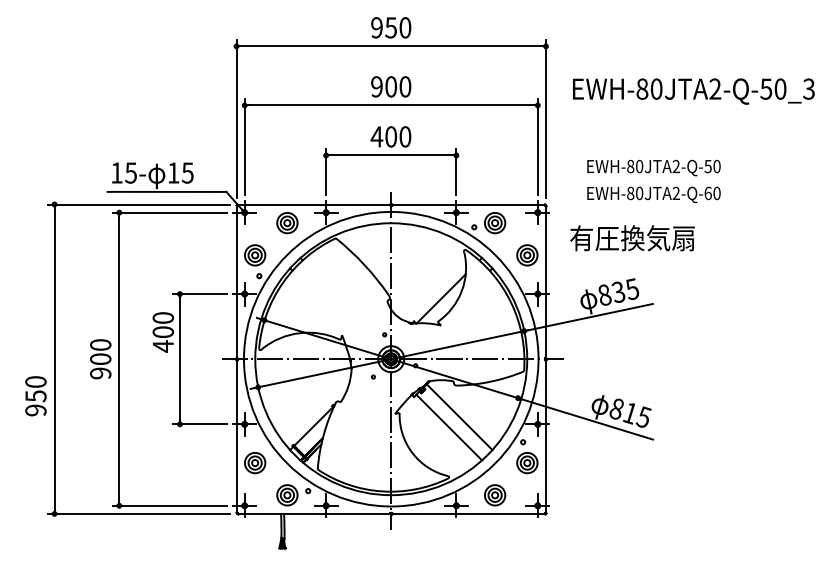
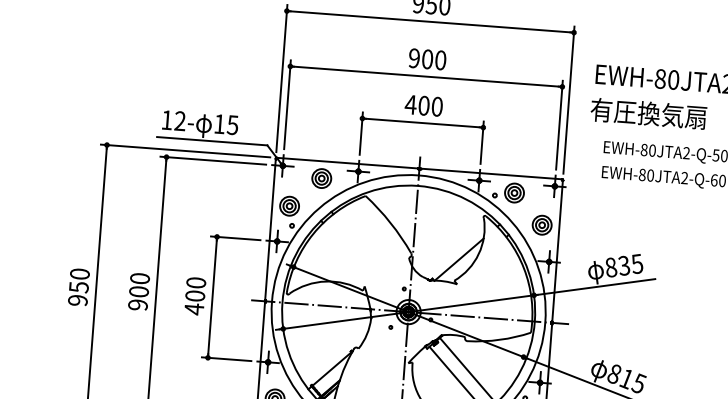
text: (130, 172) -> (179, 120), 15- -> 12-
text: (632, 238) -> (648, 113), moved
text: (162, 332) -> (194, 296), moved
text: (35, 396) -> (78, 287), moved

